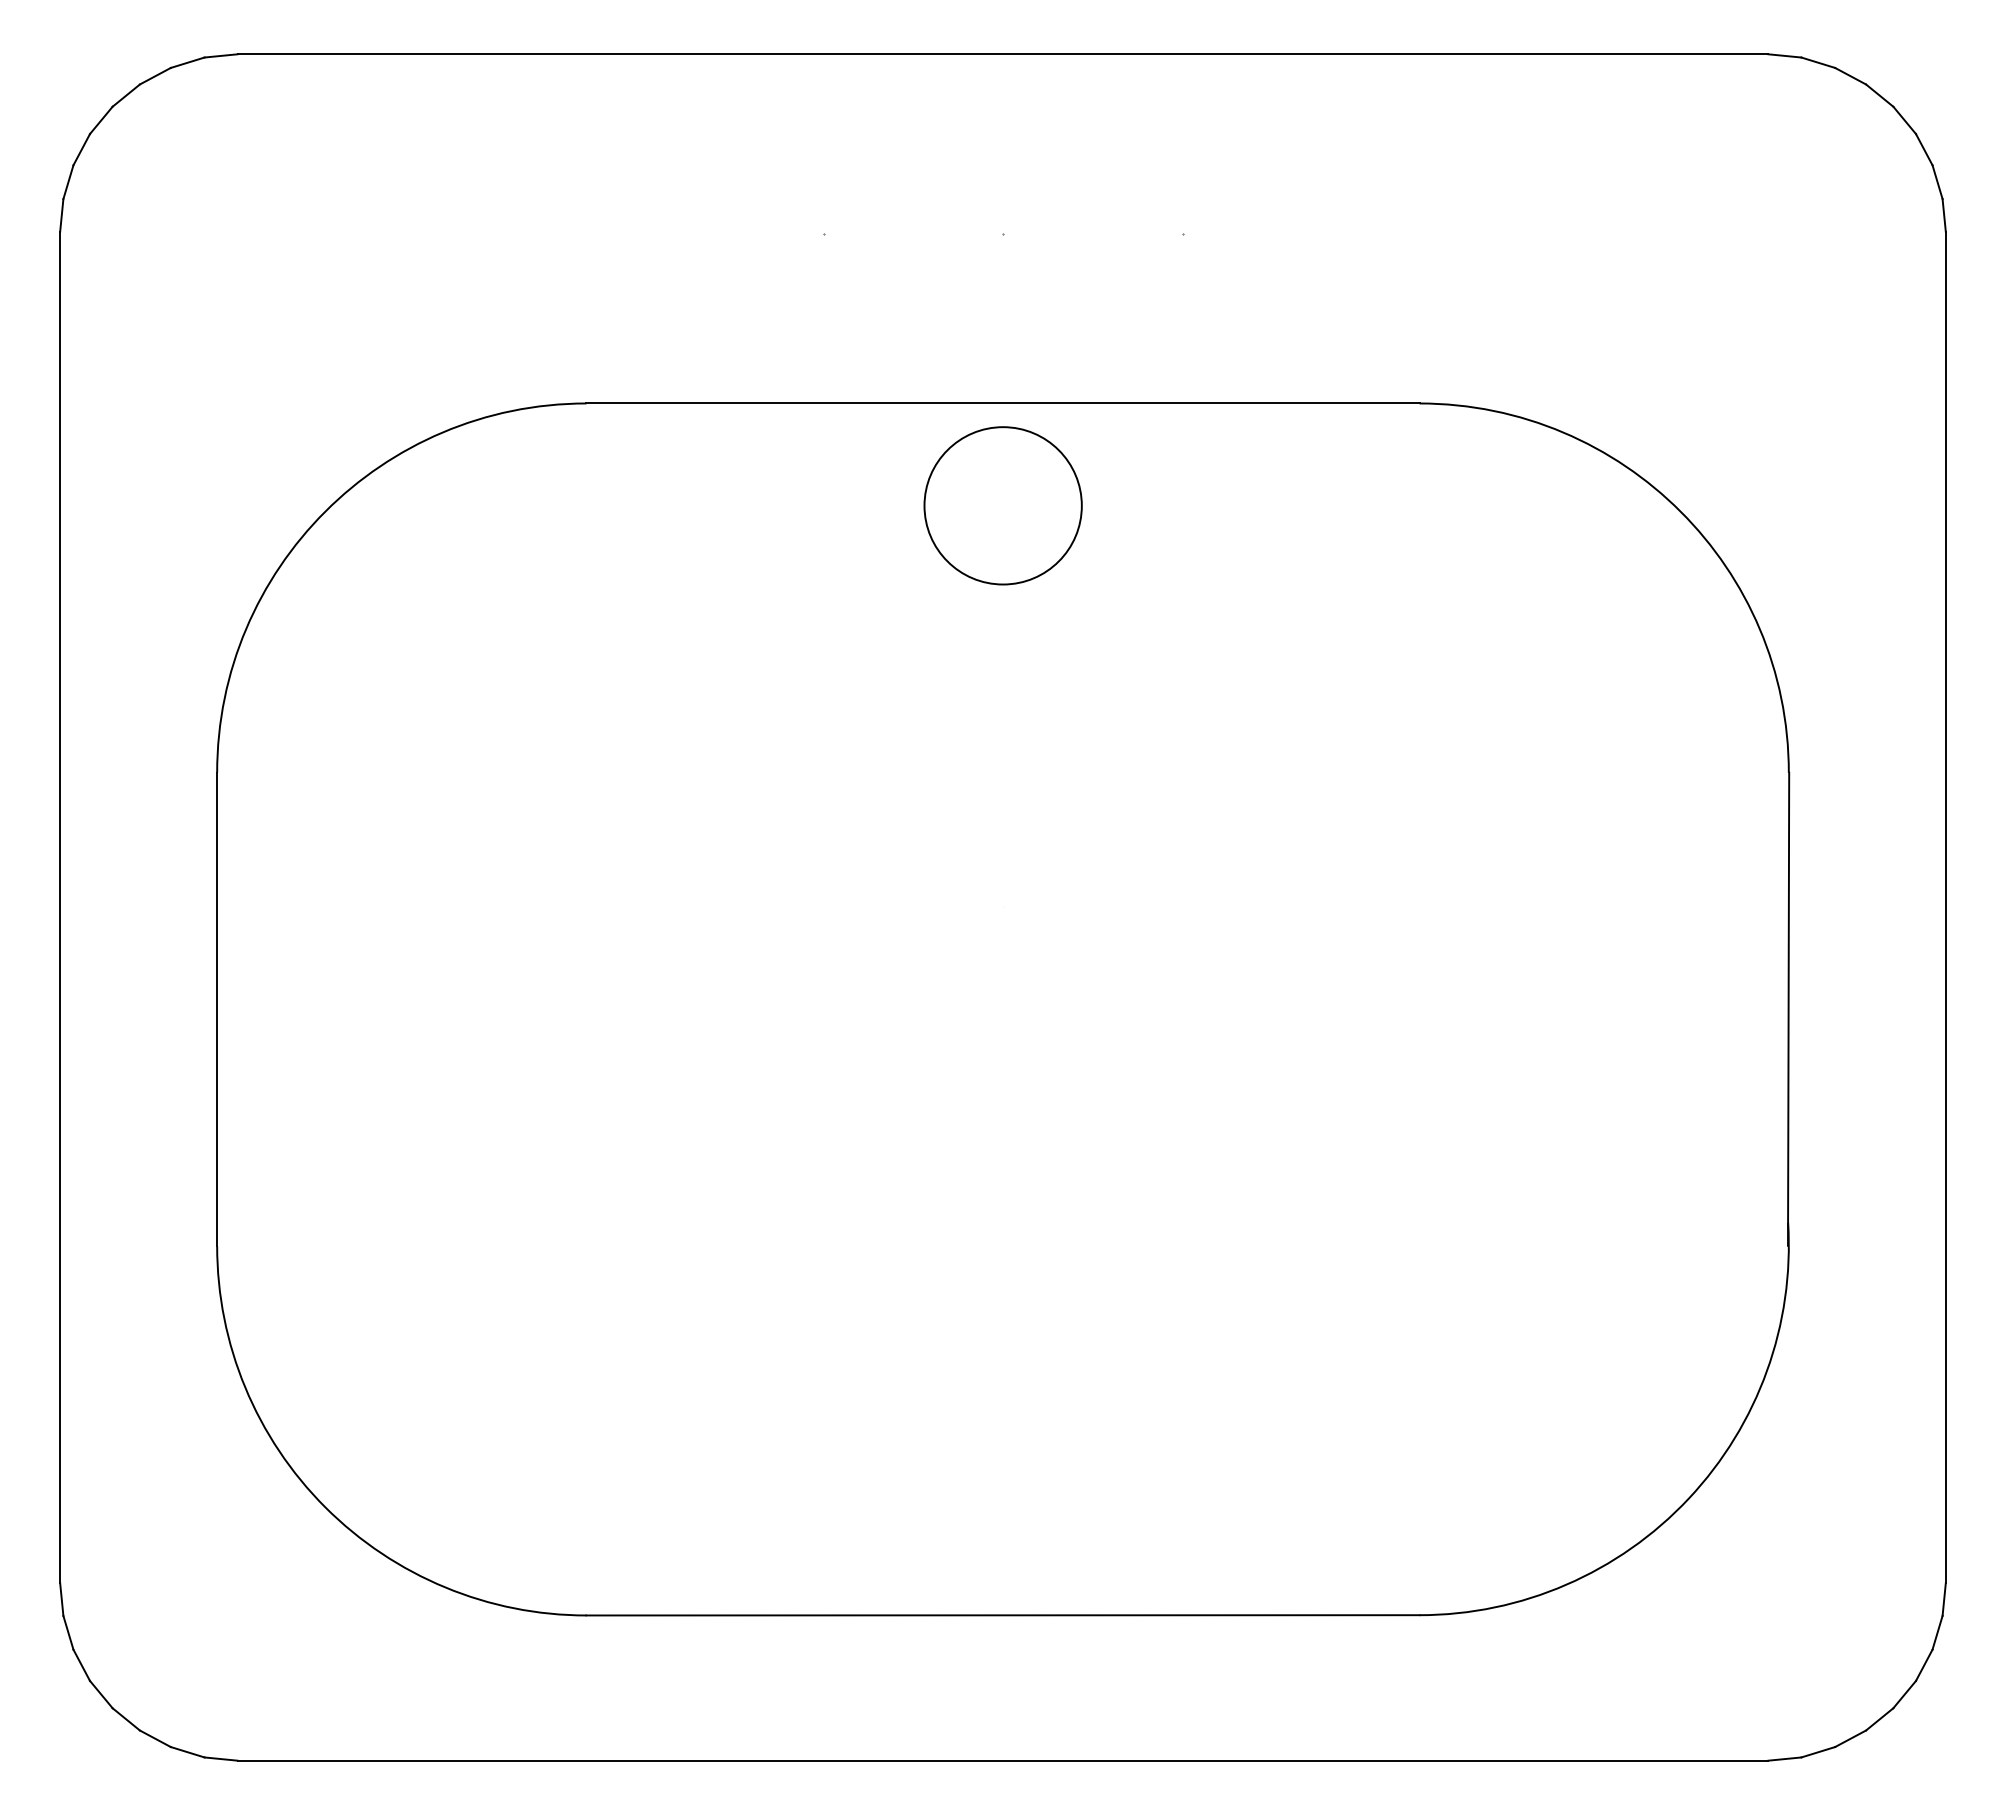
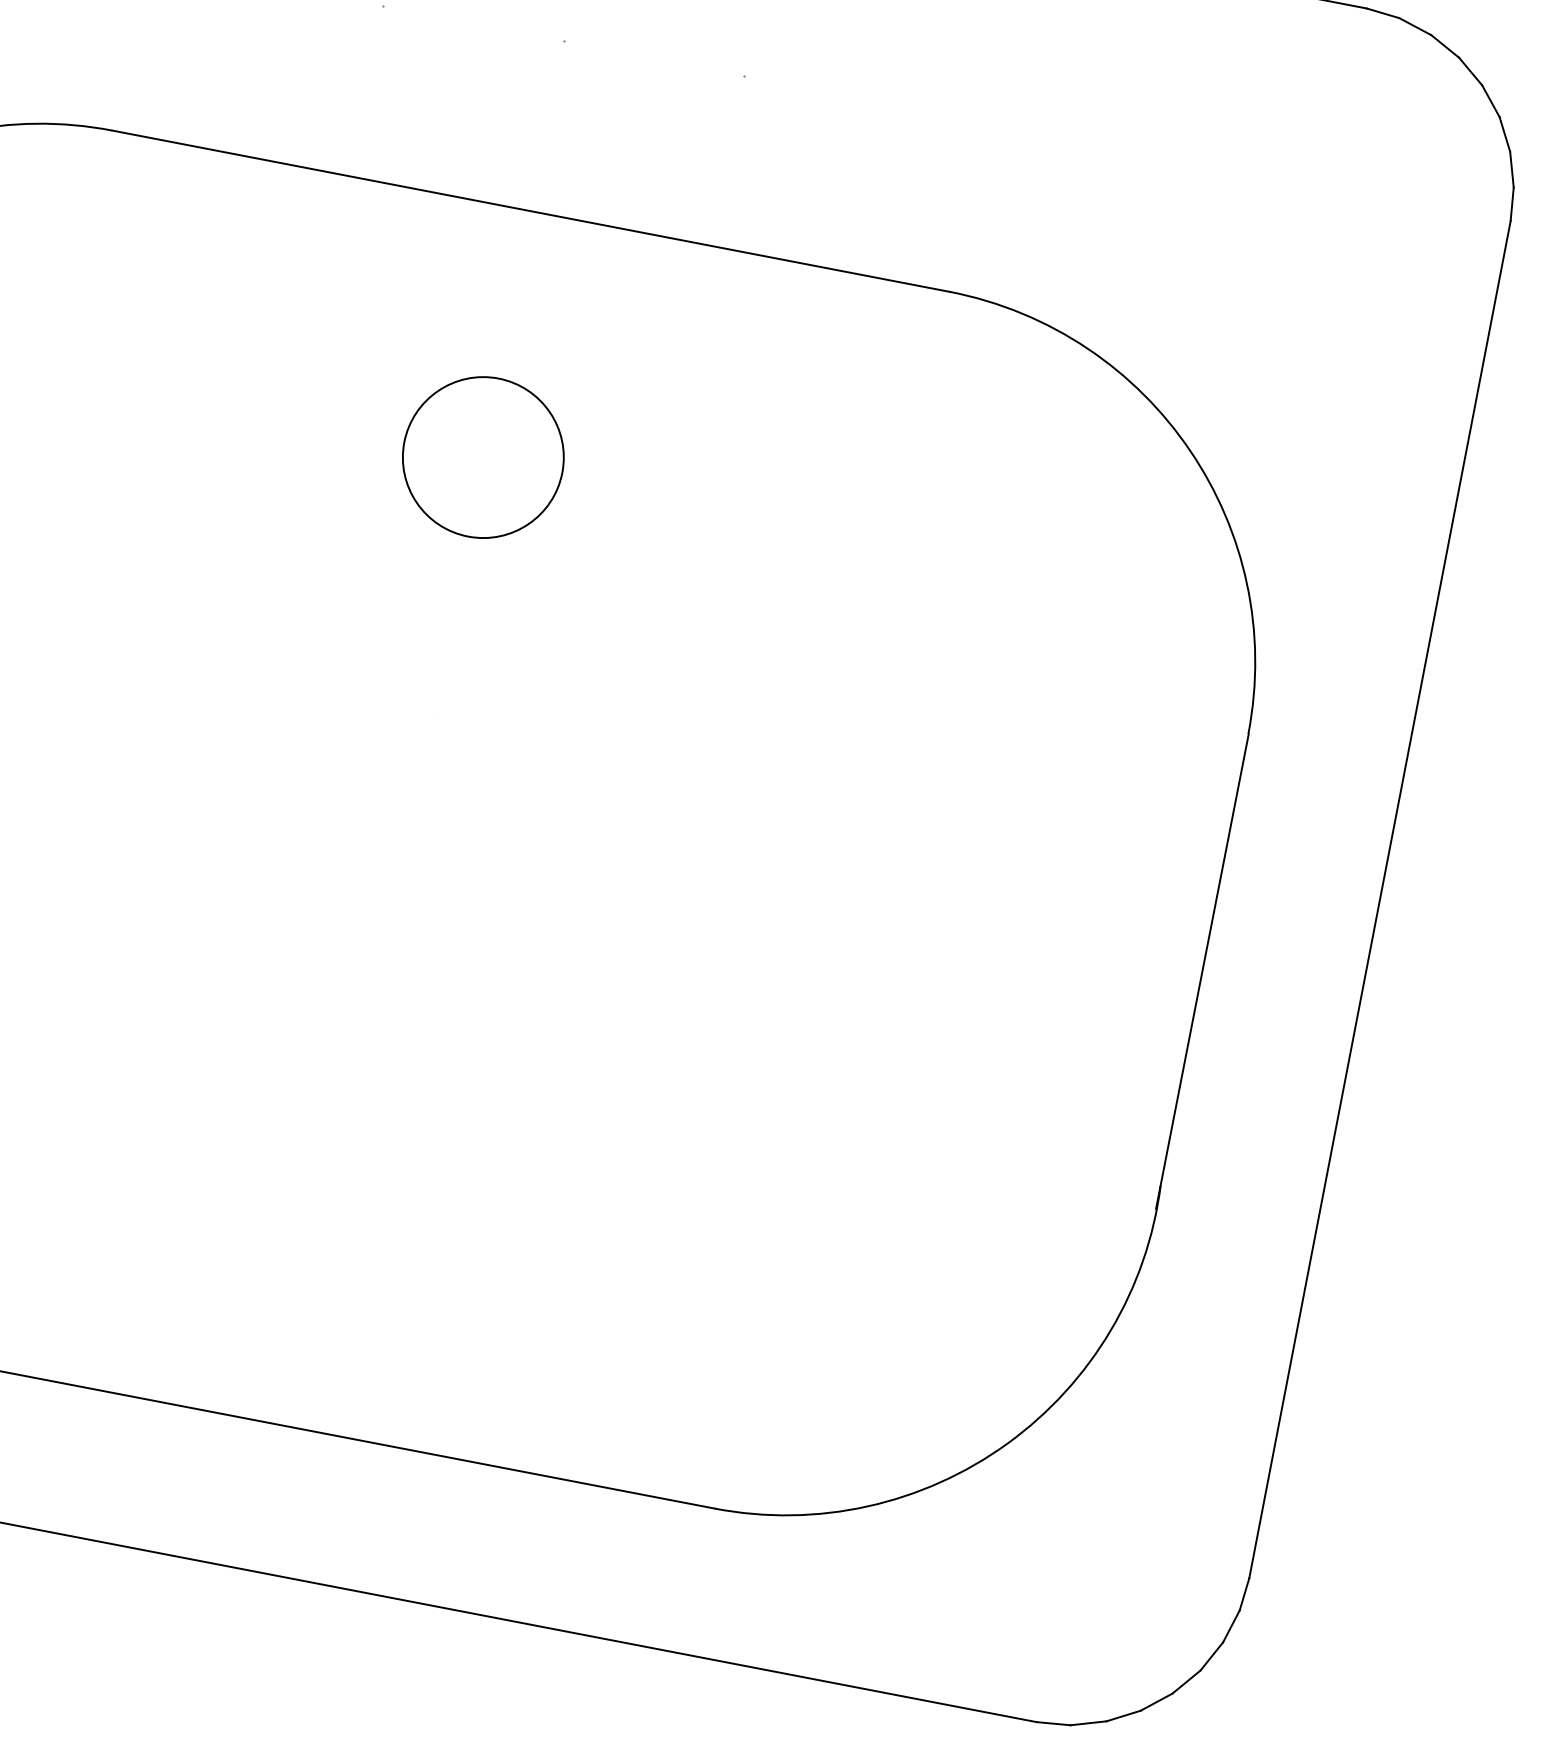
circle: (1002, 505) -> (482, 457), moved

